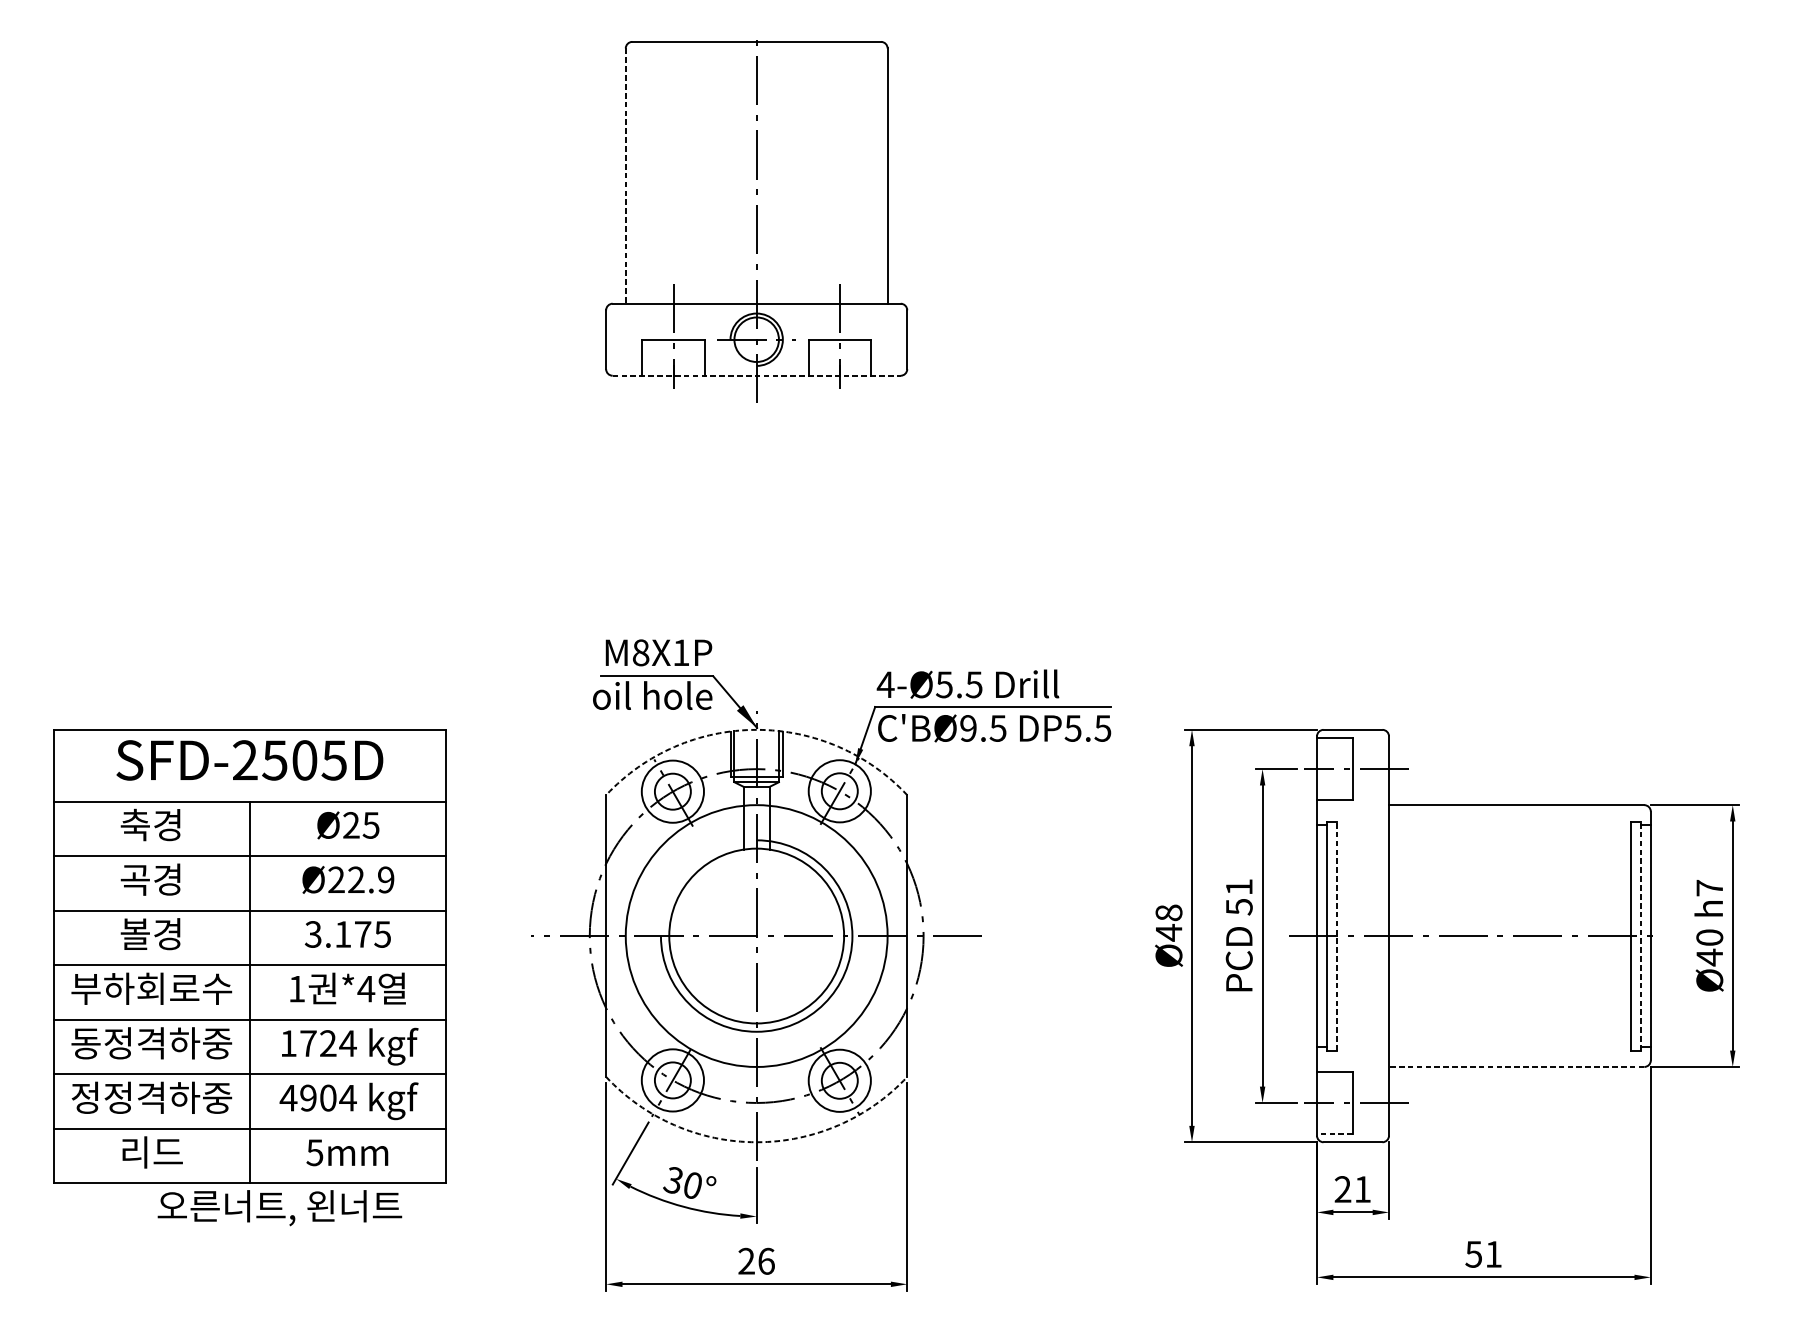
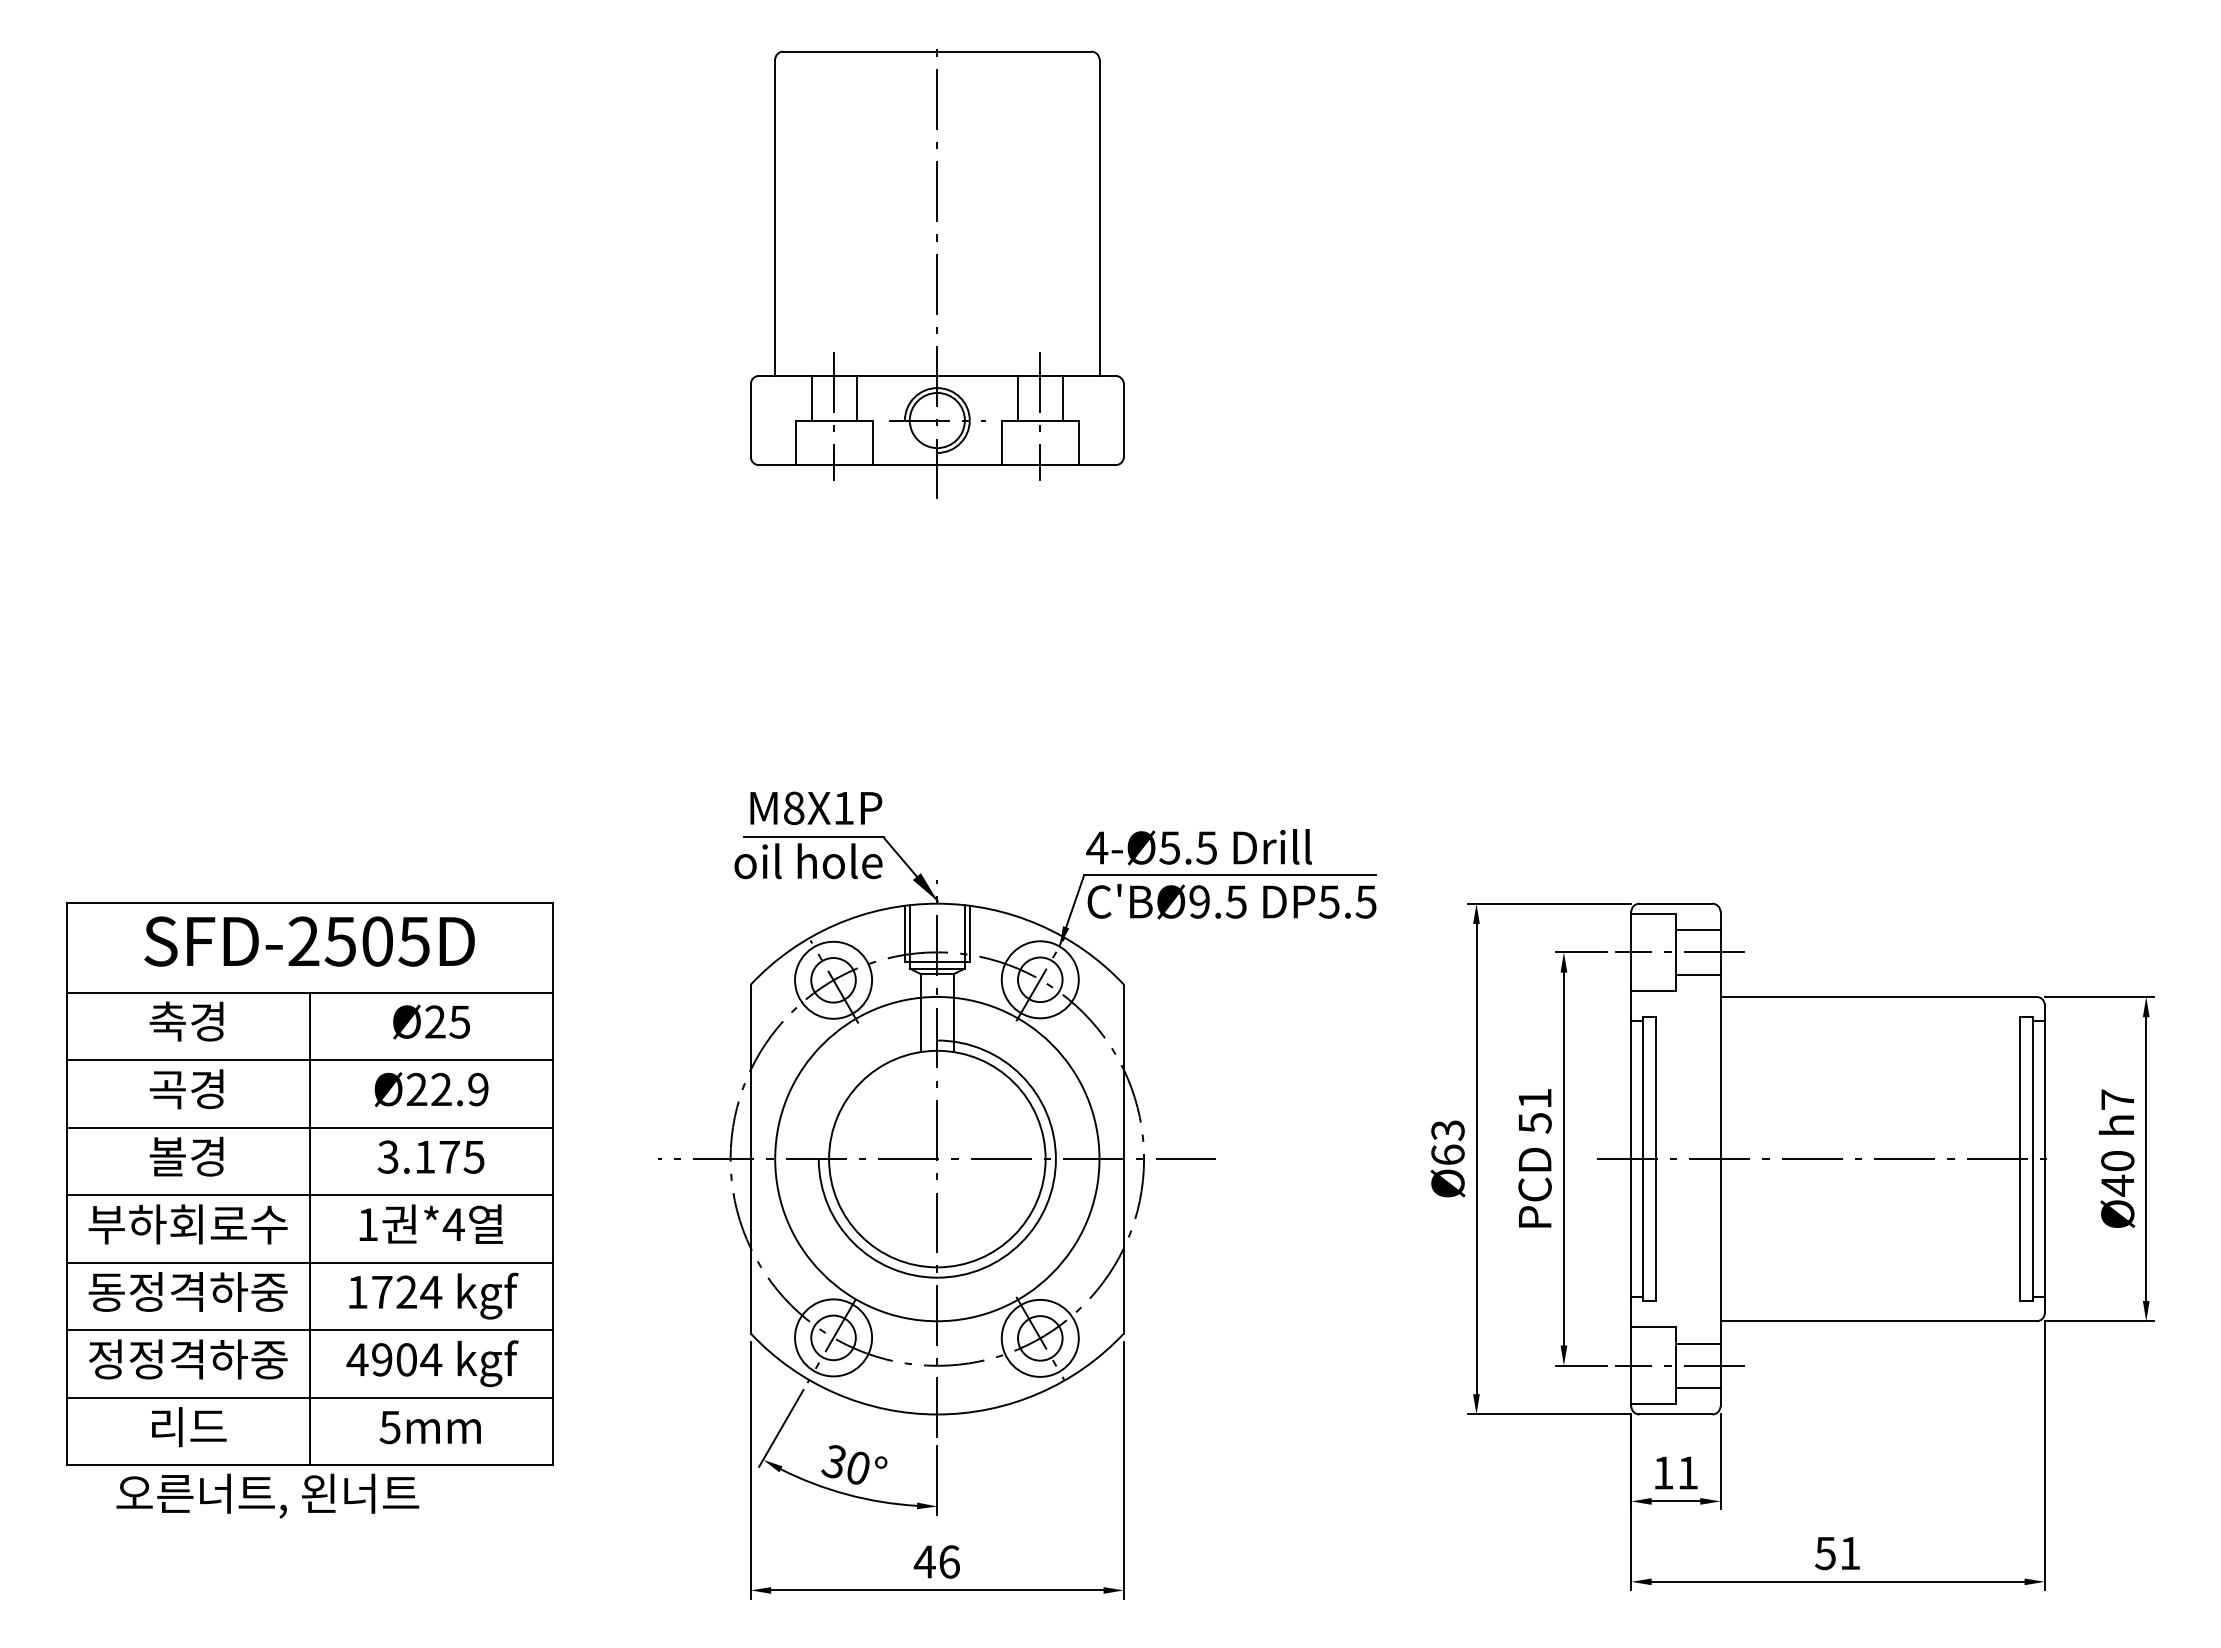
line: (626, 176) -> (775, 218), dashed -> solid
line: (655, 321) -> (812, 397), added
line: (691, 321) -> (856, 397), added
line: (822, 321) -> (1018, 397), added
line: (857, 321) -> (1062, 397), added
line: (756, 376) -> (937, 465), dashed -> solid
arc: (756, 729) -> (937, 903), dashed -> solid
line: (1370, 751) -> (1697, 930), added
line: (1370, 787) -> (1697, 974), added
text: (1168, 923) -> (1447, 1143), Ø48 -> Ø63
line: (1336, 936) -> (1655, 1159), dashed -> solid
line: (1640, 936) -> (2032, 1159), dashed -> solid
line: (1516, 1067) -> (1878, 1321), dashed -> solid
line: (1370, 1084) -> (1697, 1343), added
line: (1370, 1121) -> (1697, 1388), added
line: (1334, 1134) -> (1653, 1404), dashed -> solid
arc: (756, 1142) -> (937, 1414), dashed -> solid
text: (1342, 1189) -> (1663, 1472), 21 -> 11
text: (279, 1207) -> (267, 1495), moved
text: (746, 1260) -> (924, 1561), 26 -> 46

